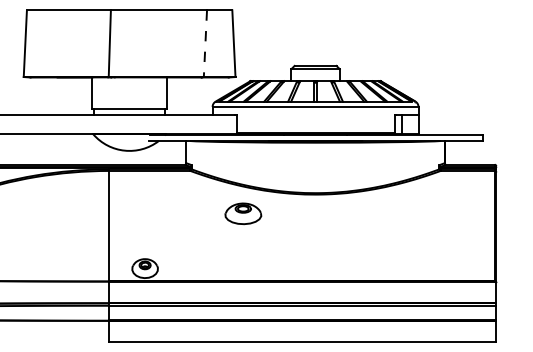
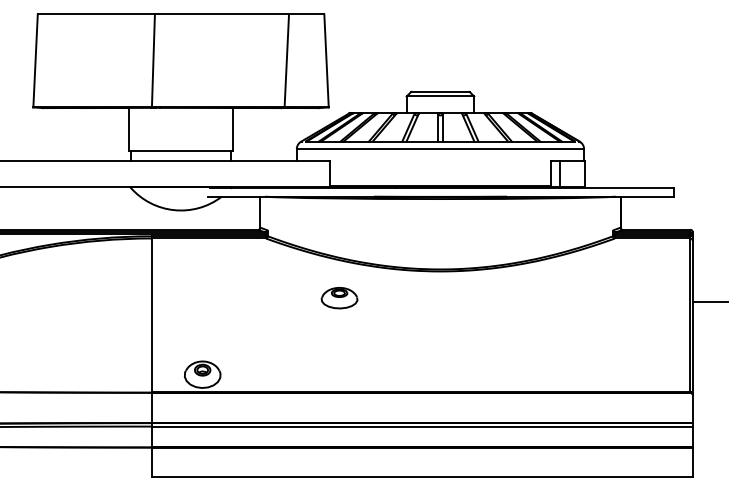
line: (205, 44) -> (286, 62), dashed -> solid
part: (242, 213) -> (338, 297), size x0.71
line: (508, 216) -> (709, 302), added

